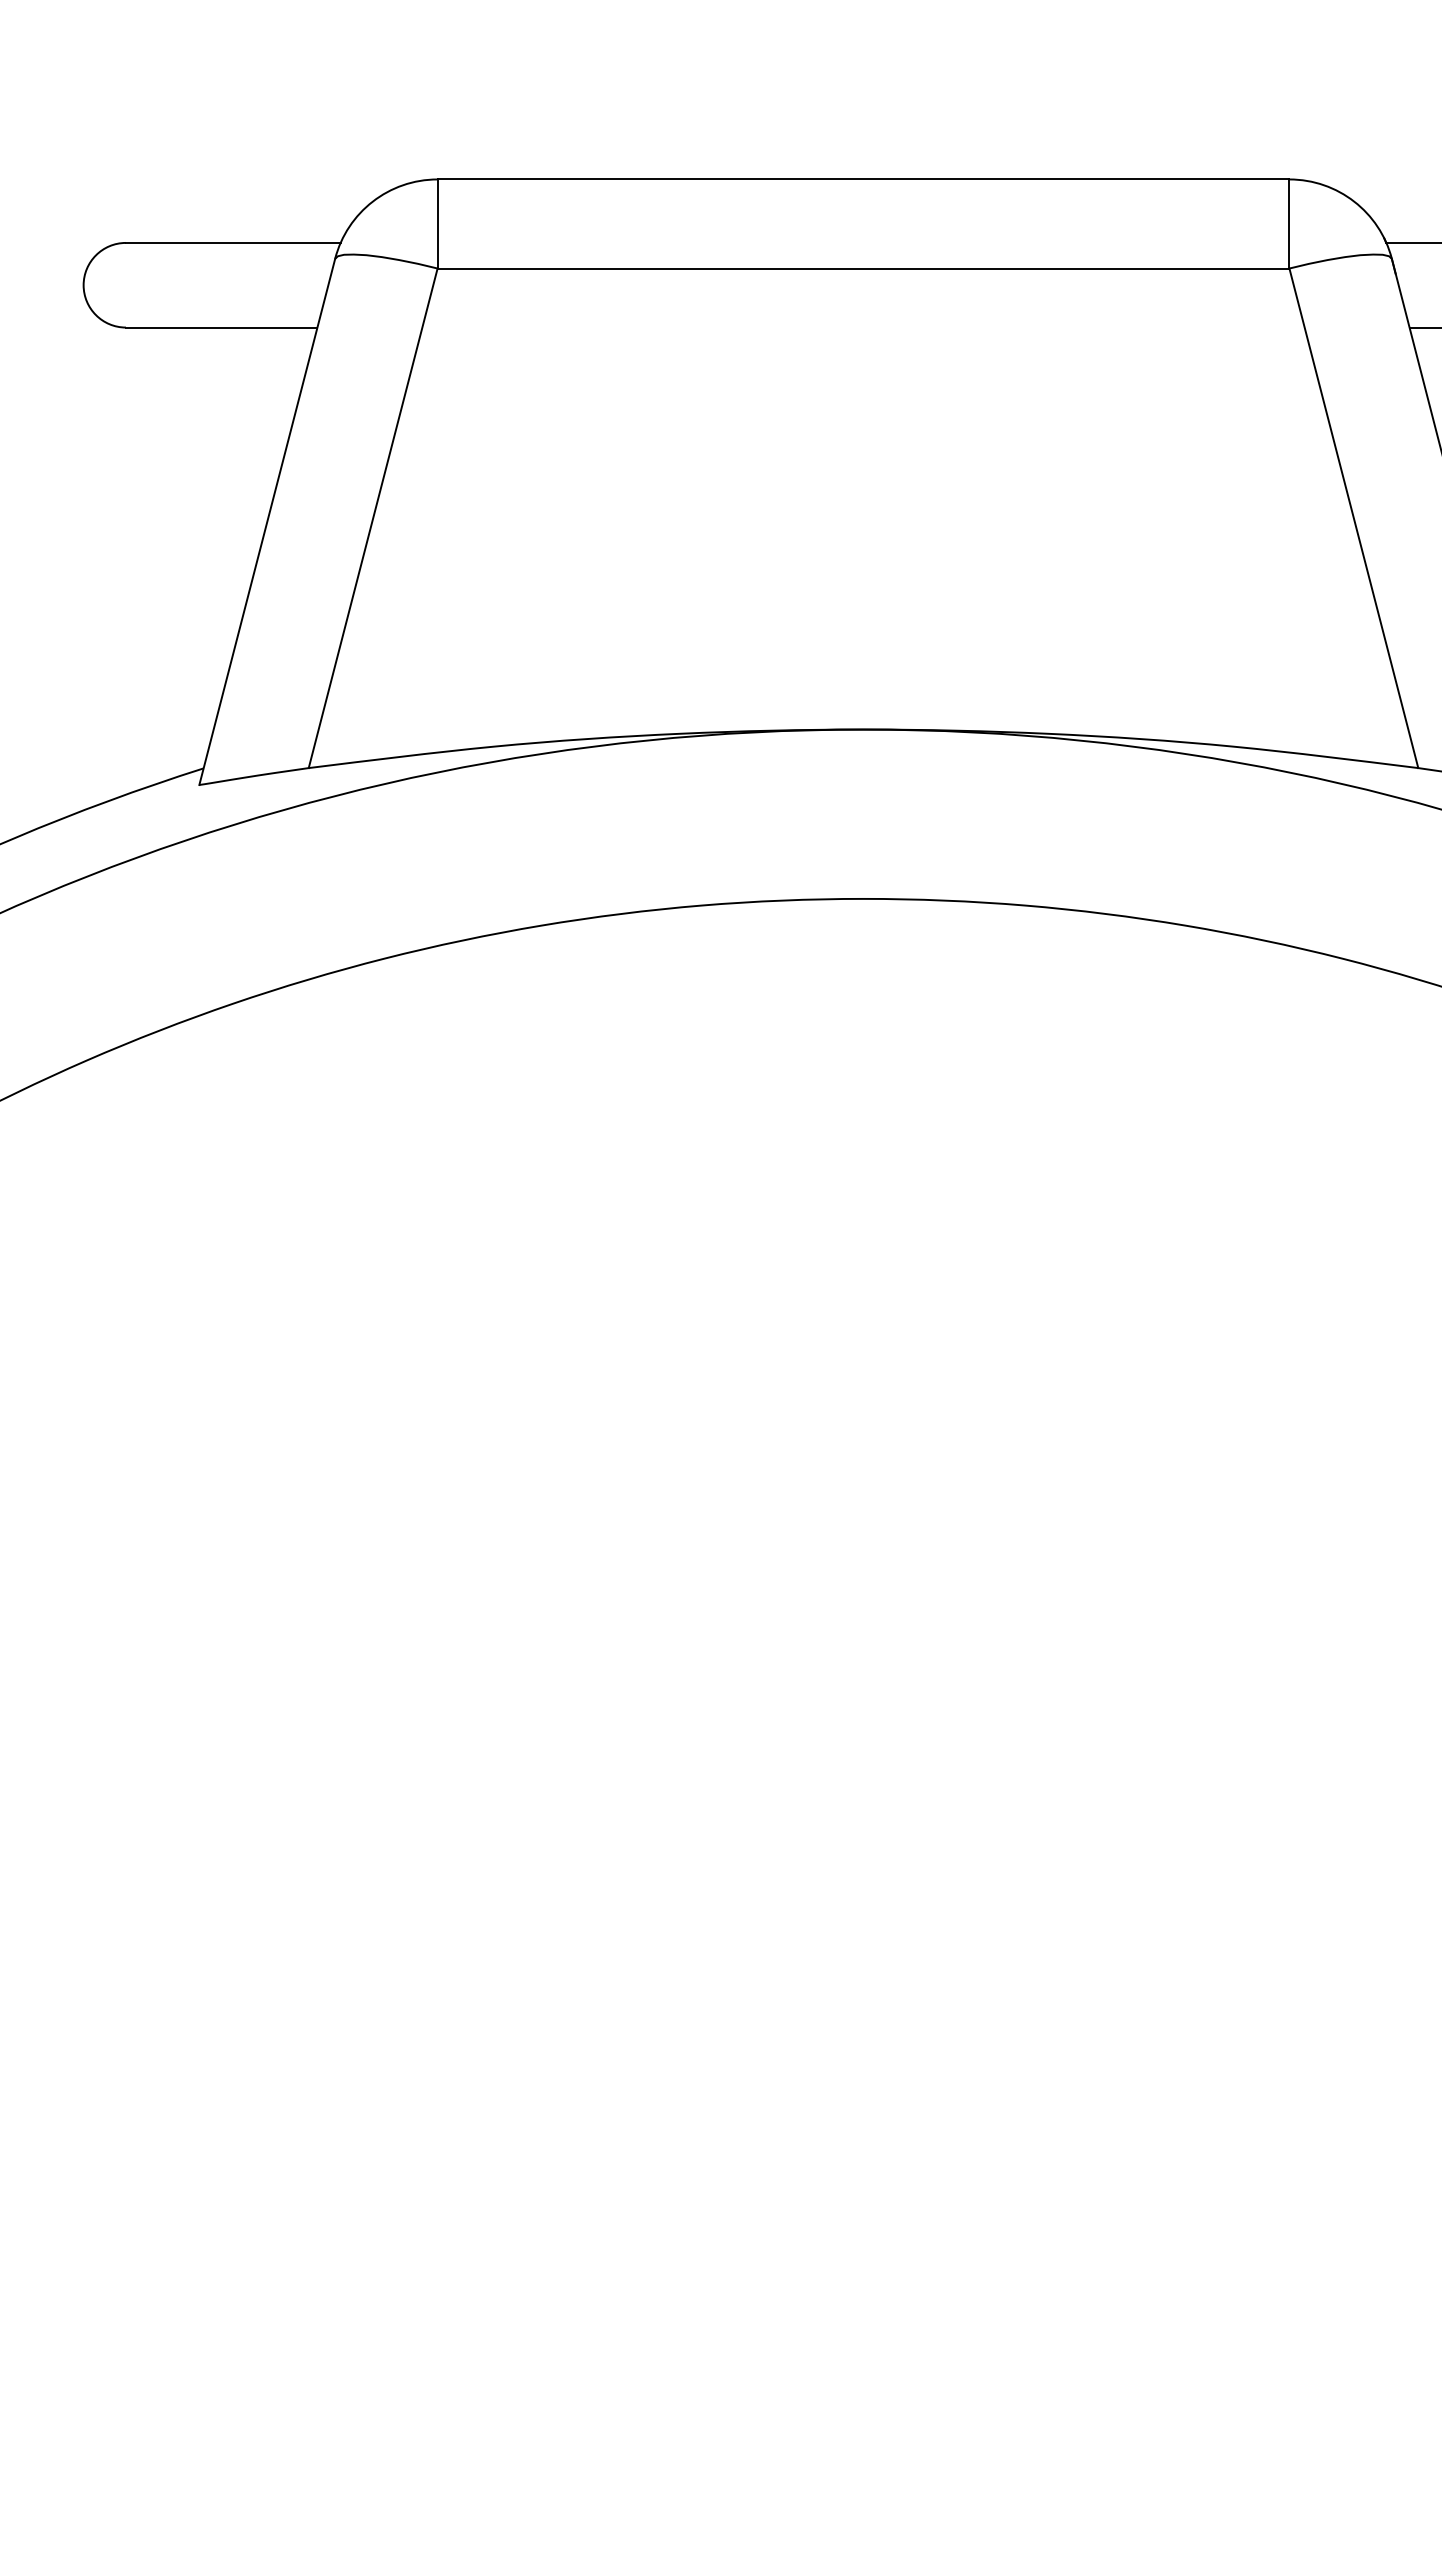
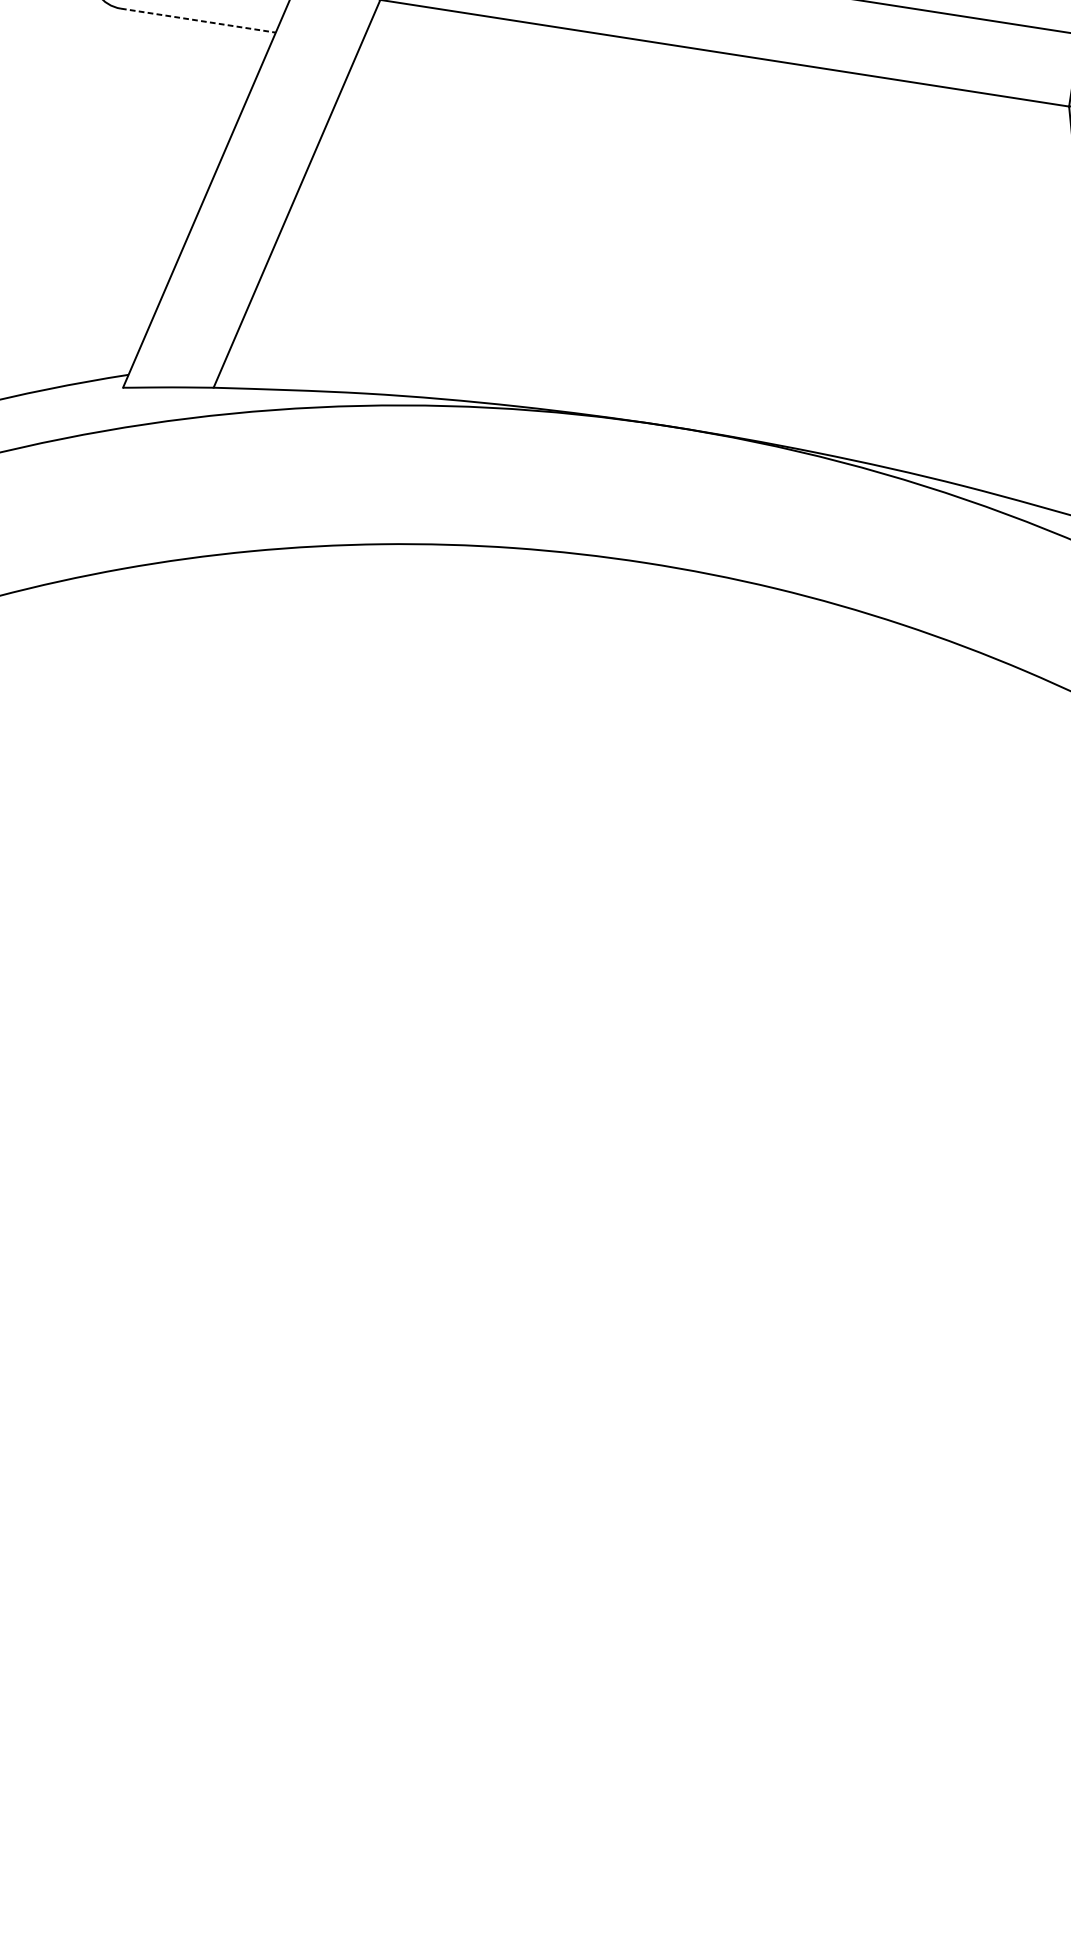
line: (221, 327) -> (198, 20), solid -> dashed

